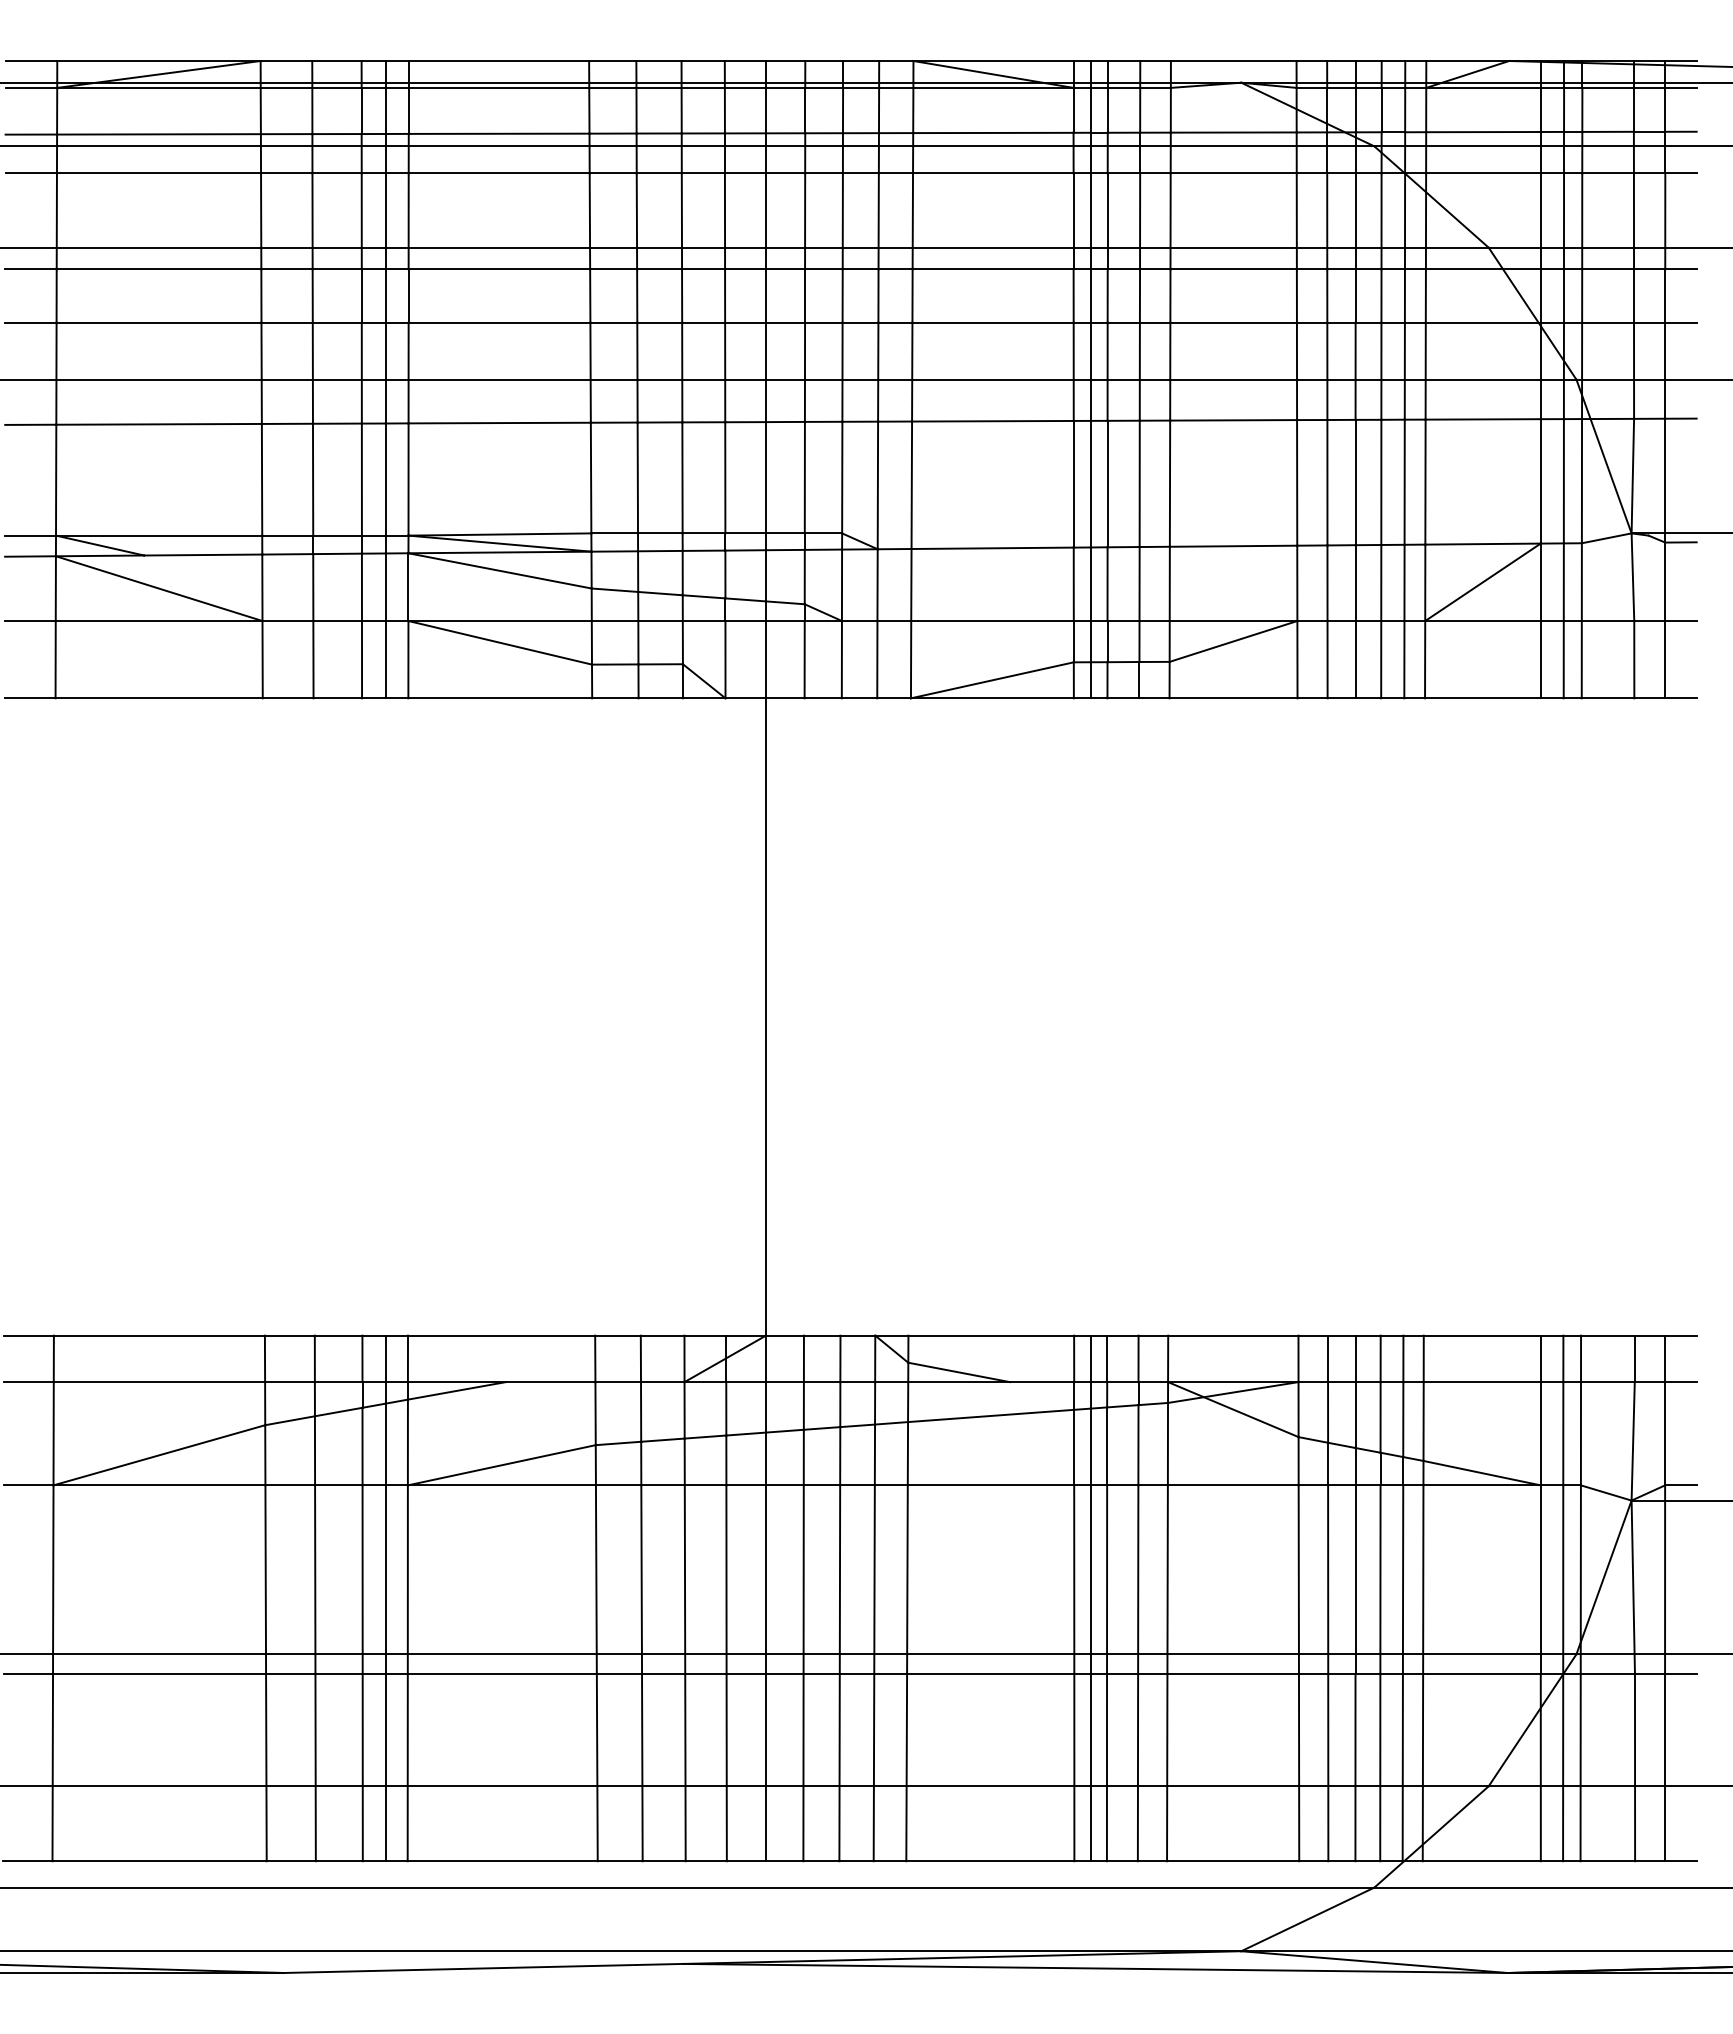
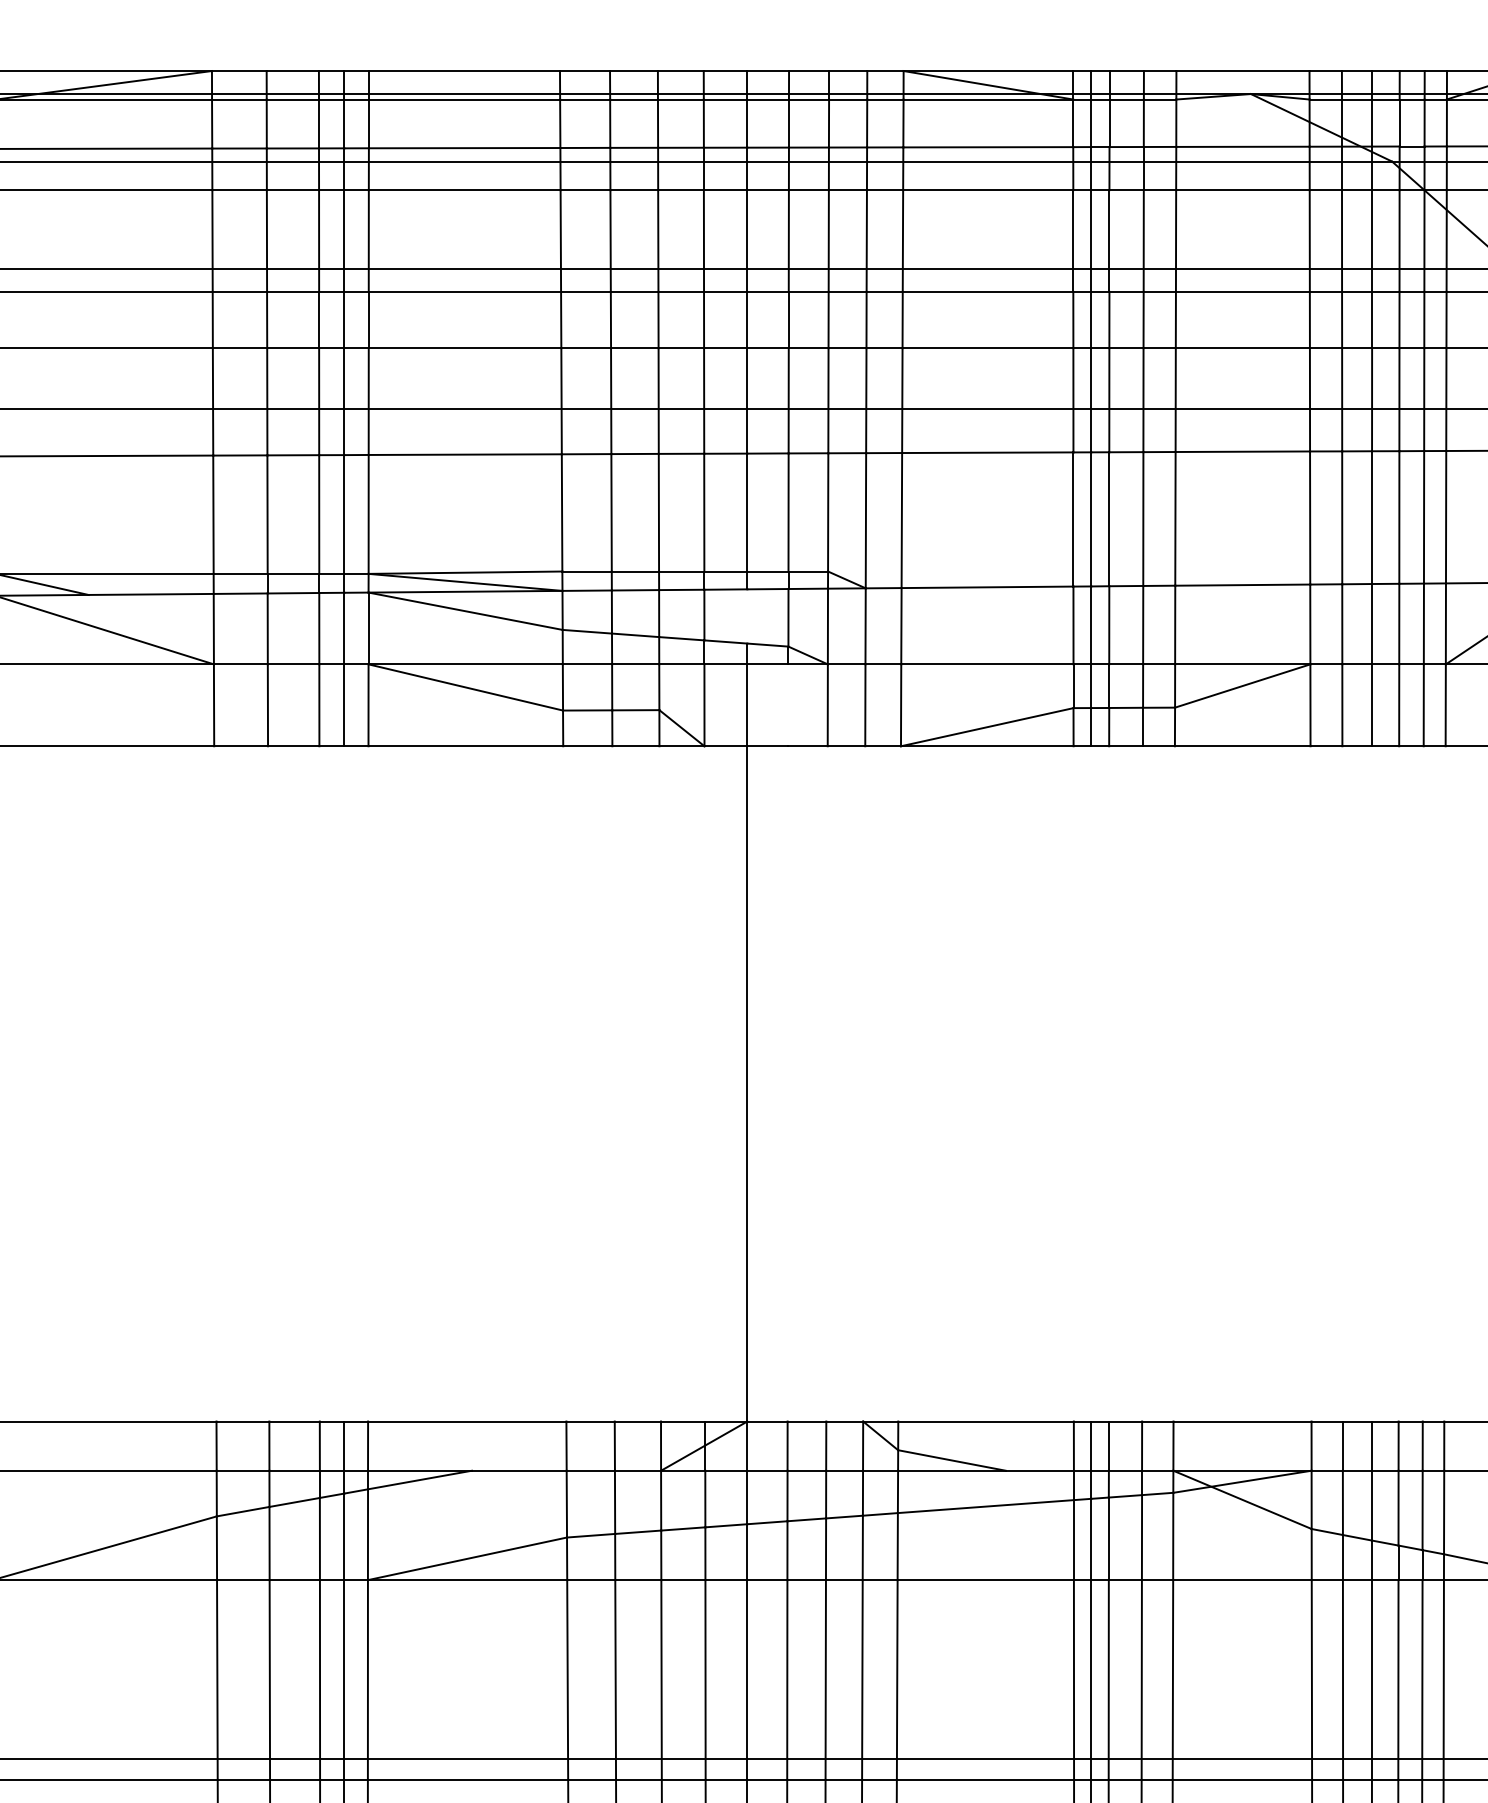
line: (765, 575) -> (746, 616), removed
line: (804, 659) -> (788, 705), removed

